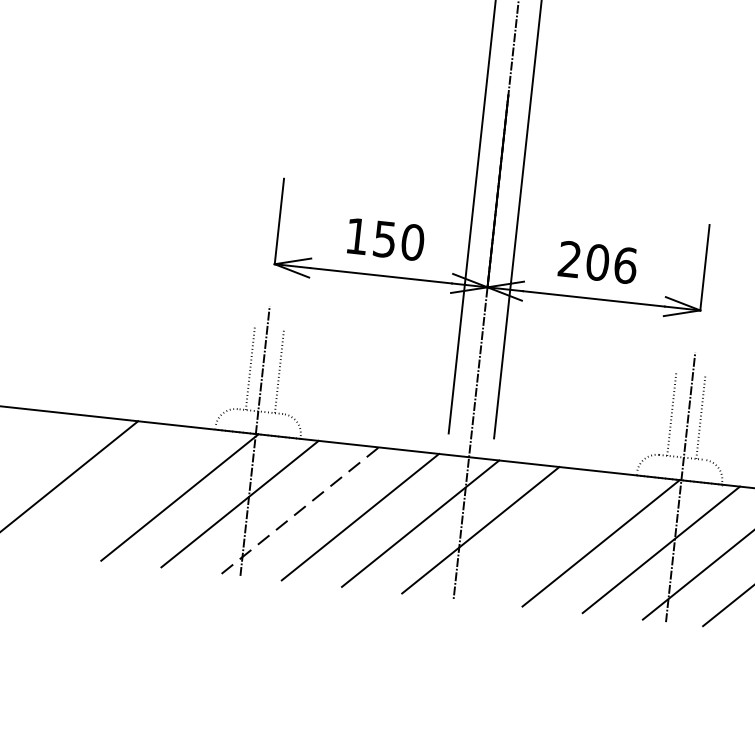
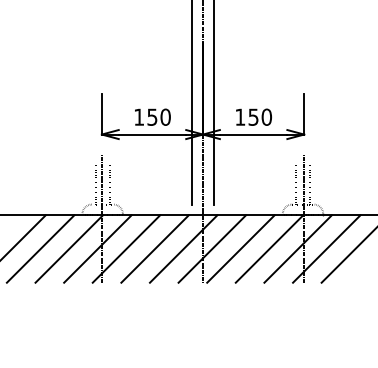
text: (597, 260) -> (253, 116), 206 -> 150
line: (119, 489) -> (40, 248), added
line: (300, 511) -> (126, 249), dashed -> solid
line: (540, 535) -> (240, 248), added

